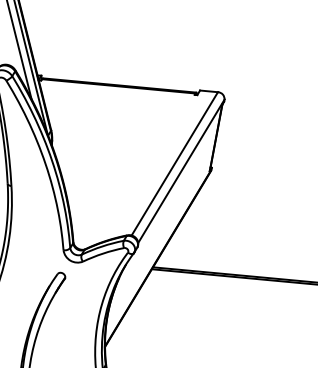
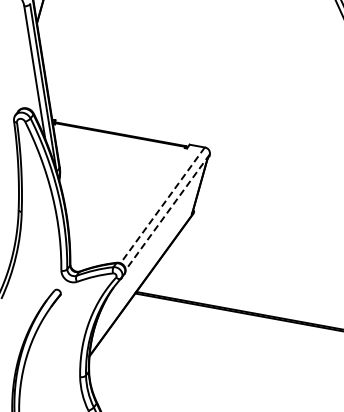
line: (174, 164) -> (162, 205), solid -> dashed
line: (181, 171) -> (167, 212), solid -> dashed

